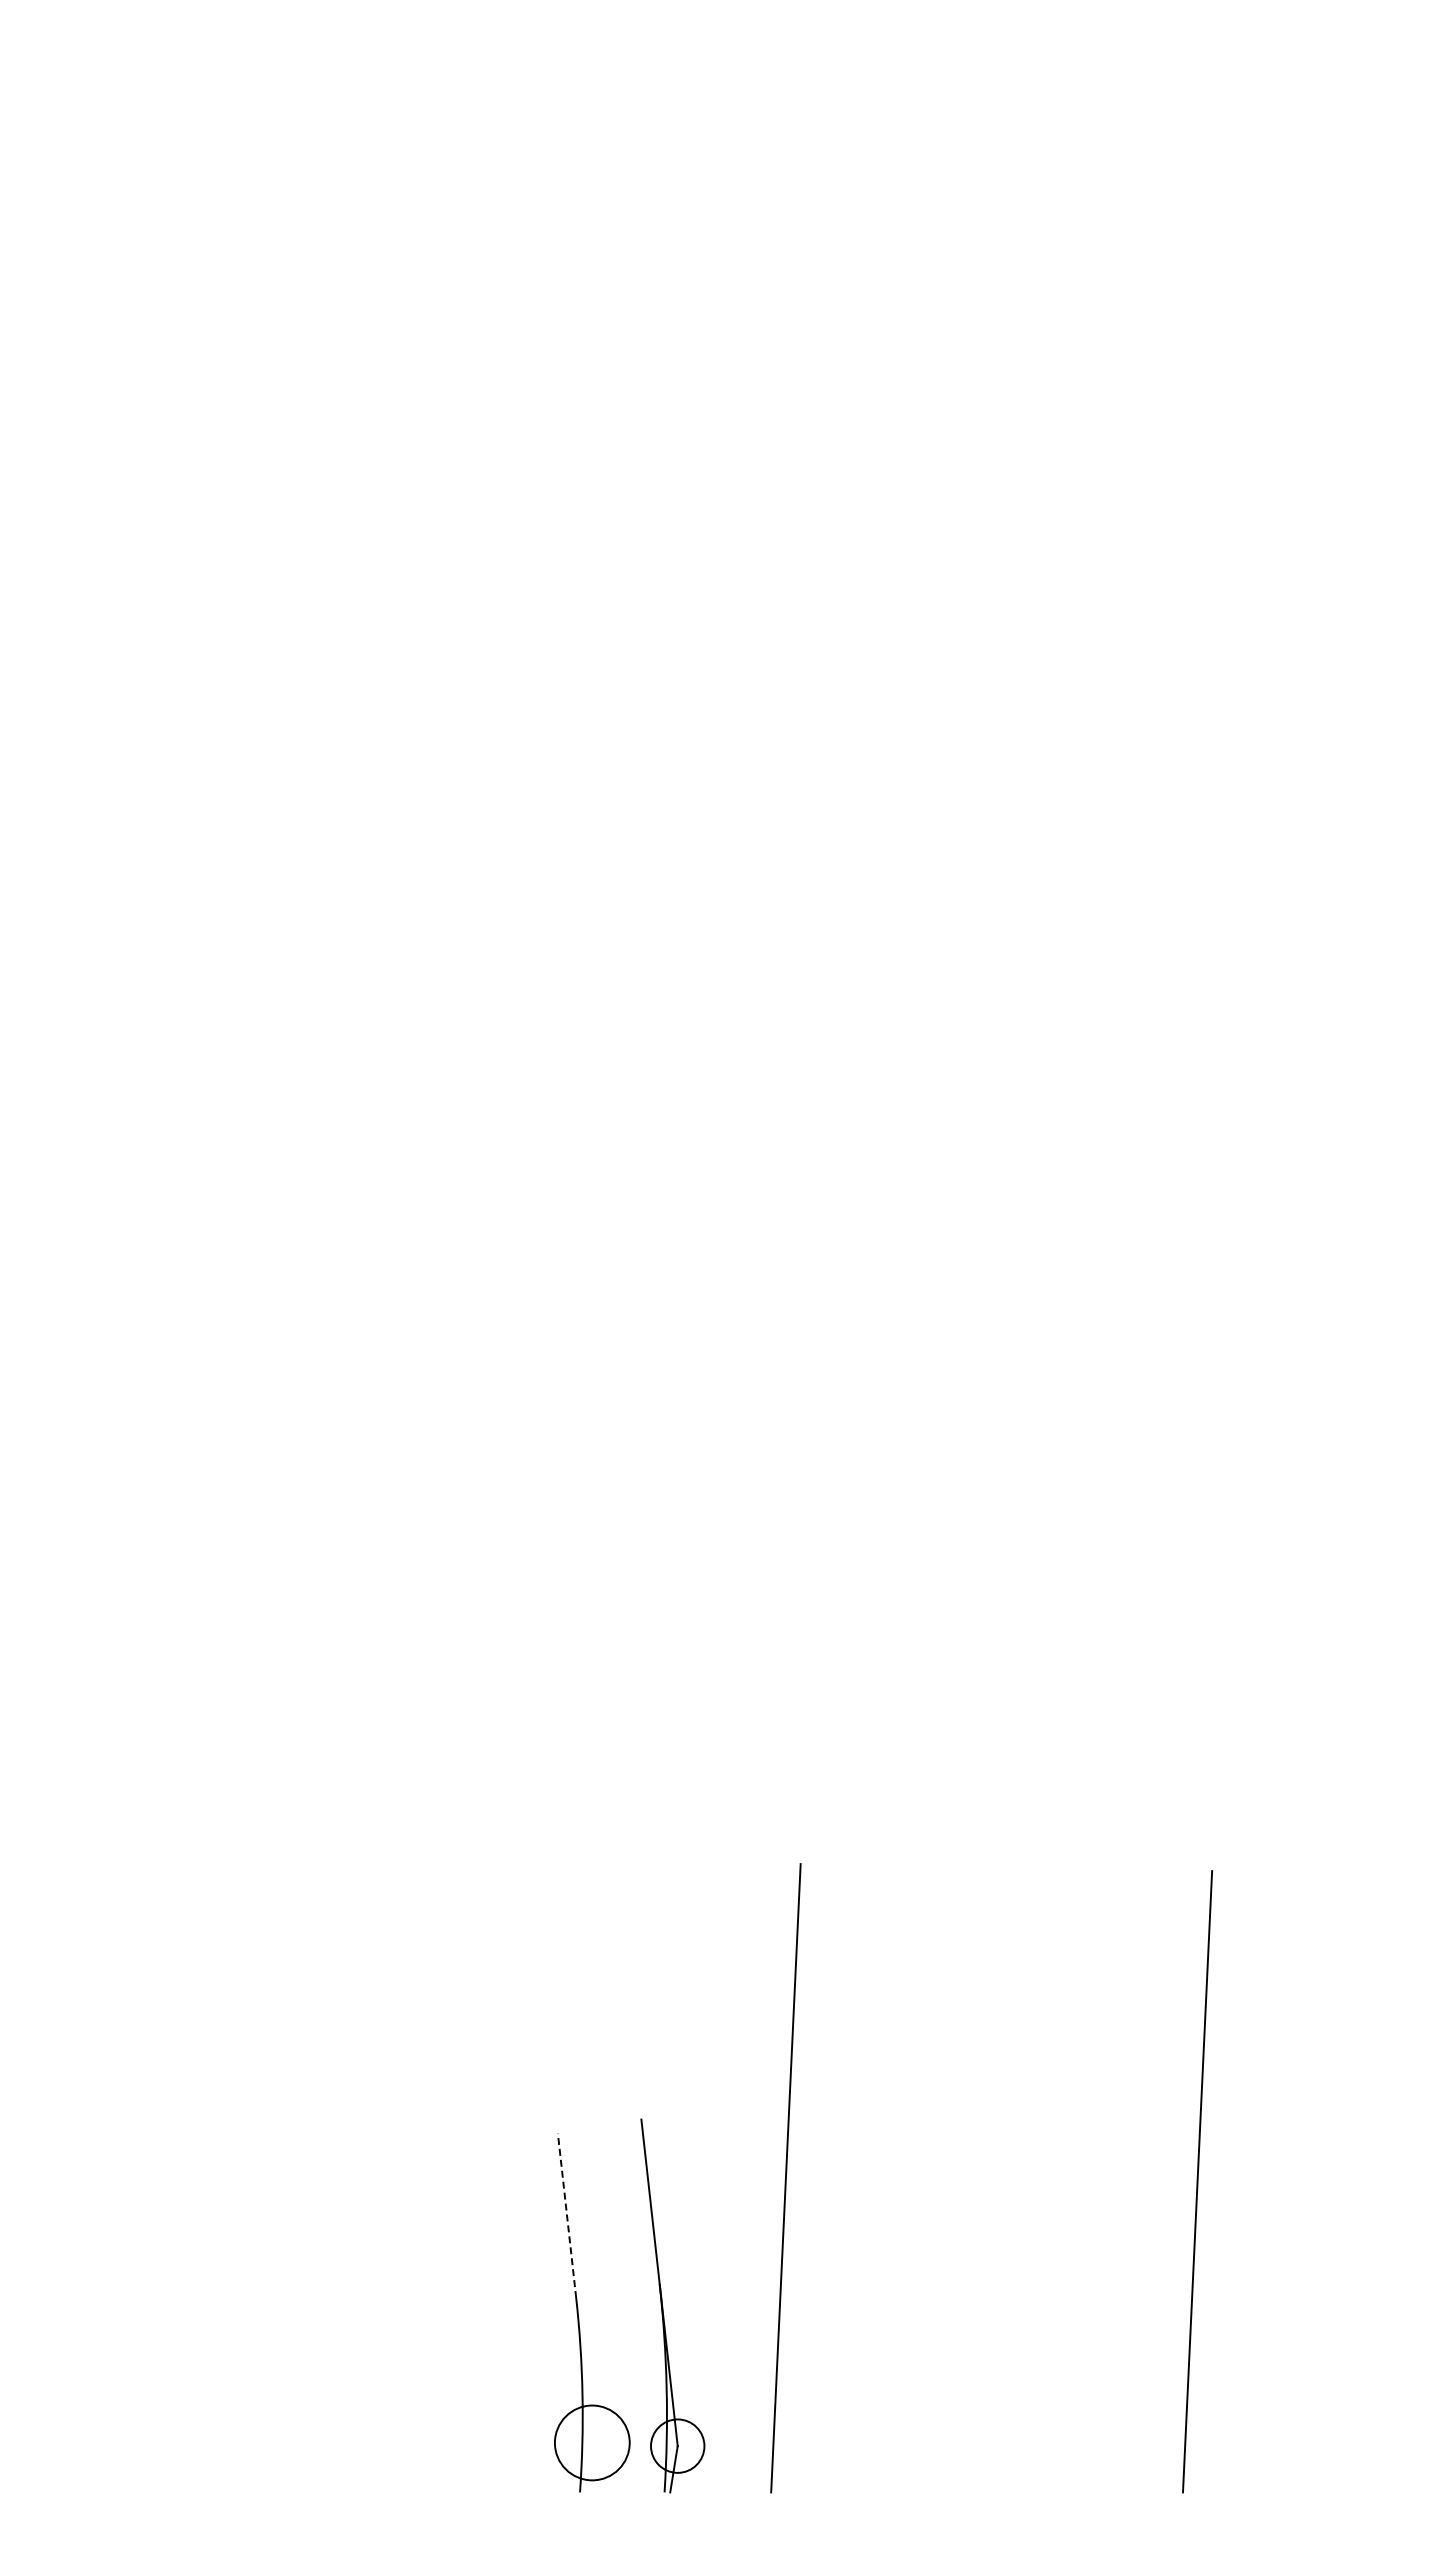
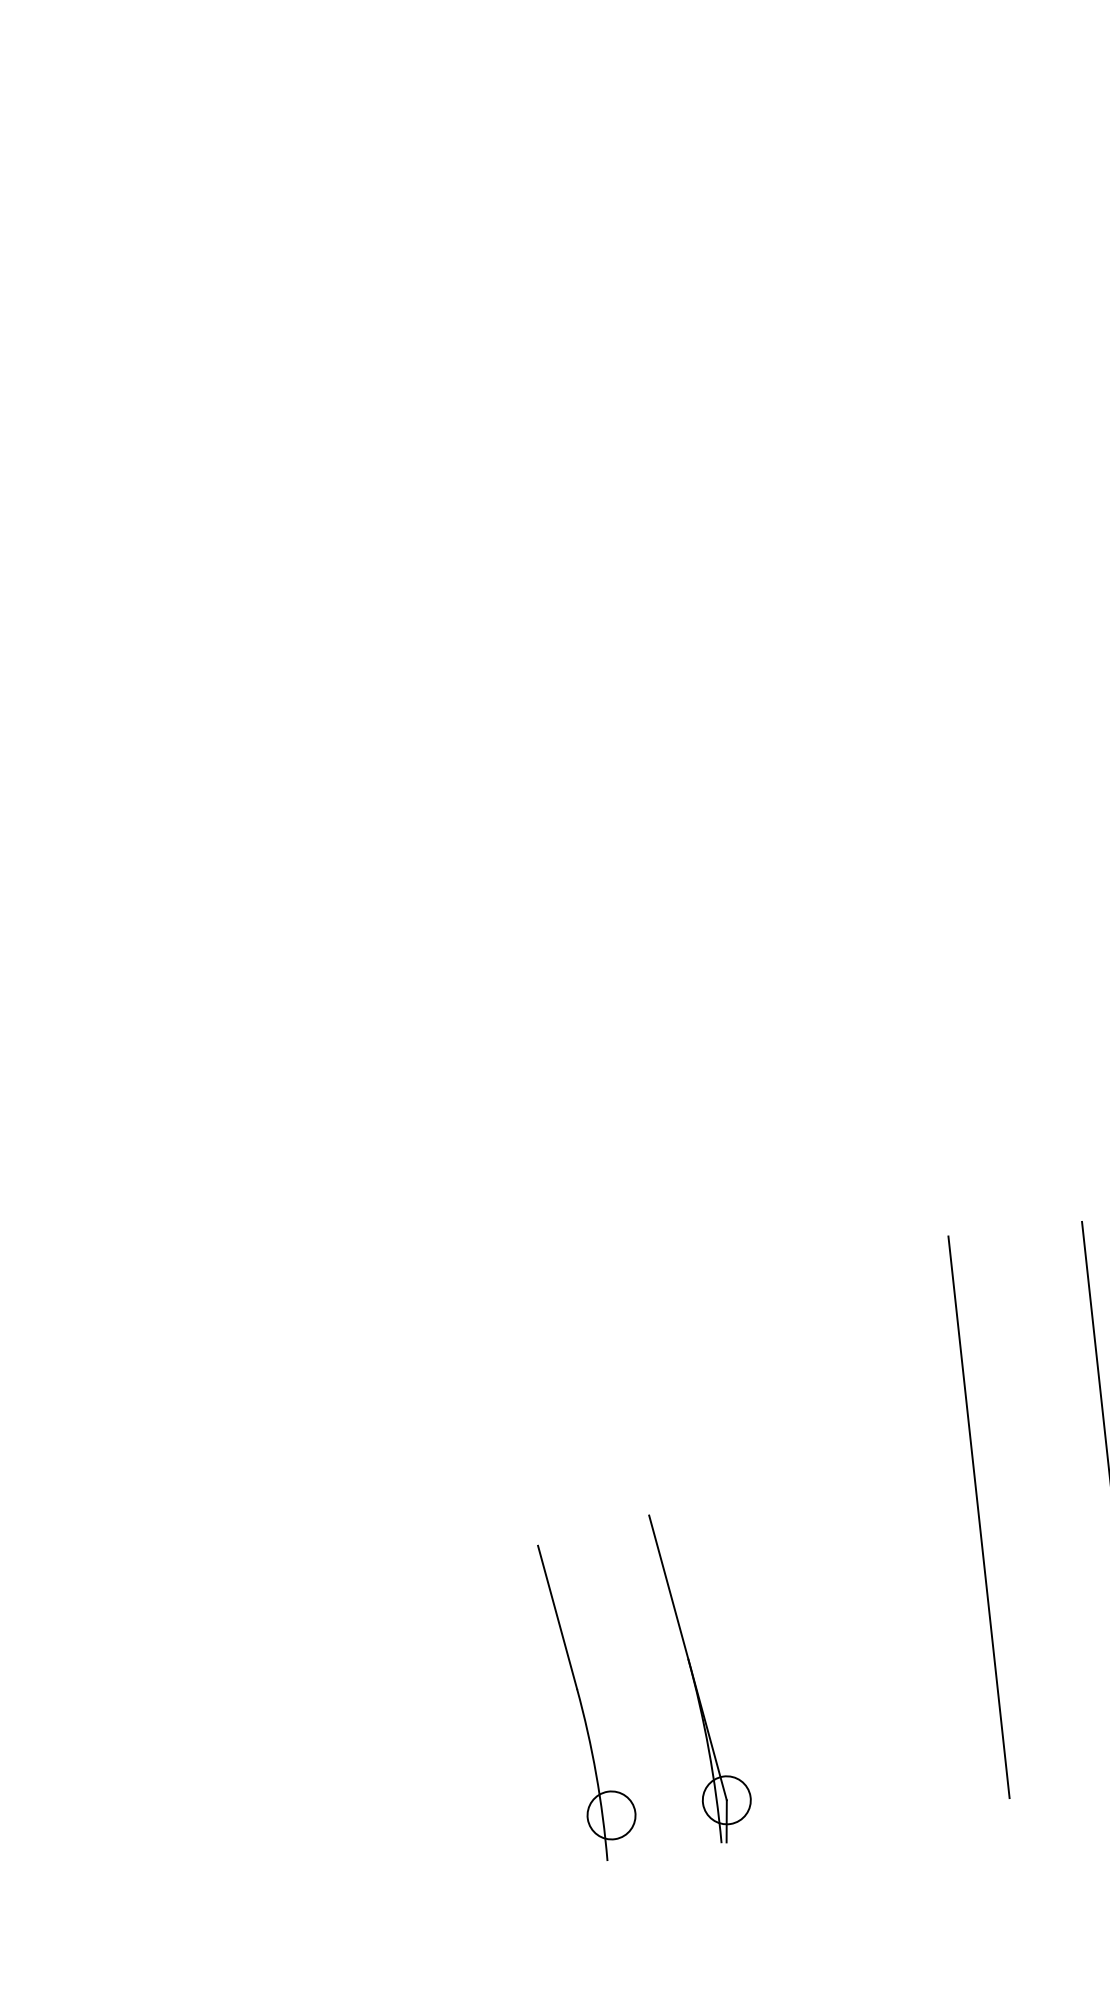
line: (785, 2178) -> (978, 1517), moved
line: (567, 2215) -> (557, 1617), dashed -> solid
part: (663, 2306) -> (694, 1678), moved
circle: (592, 2442) -> (611, 1815), size x0.71

